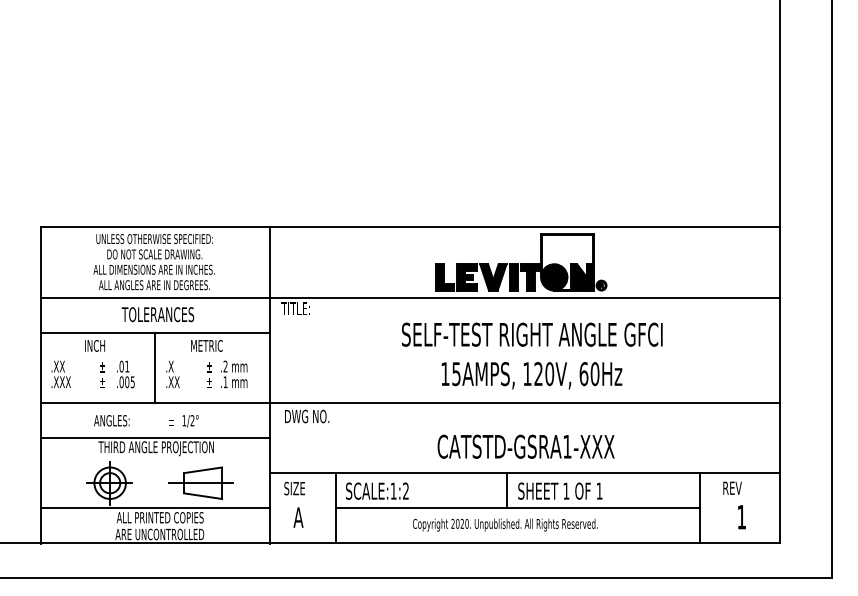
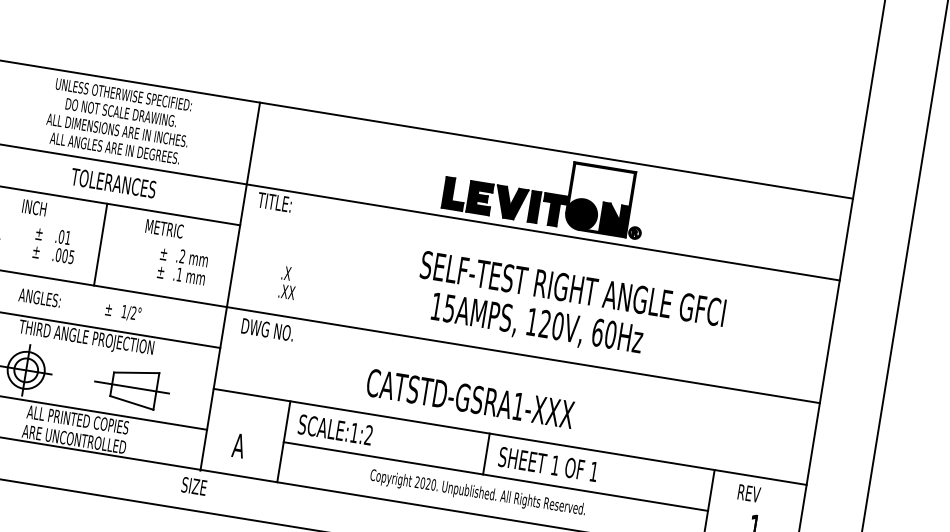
text: (532, 334) -> (573, 288), moved
text: (172, 373) -> (288, 281), moved
text: (525, 446) -> (469, 398), moved
text: (294, 488) -> (194, 486), moved

